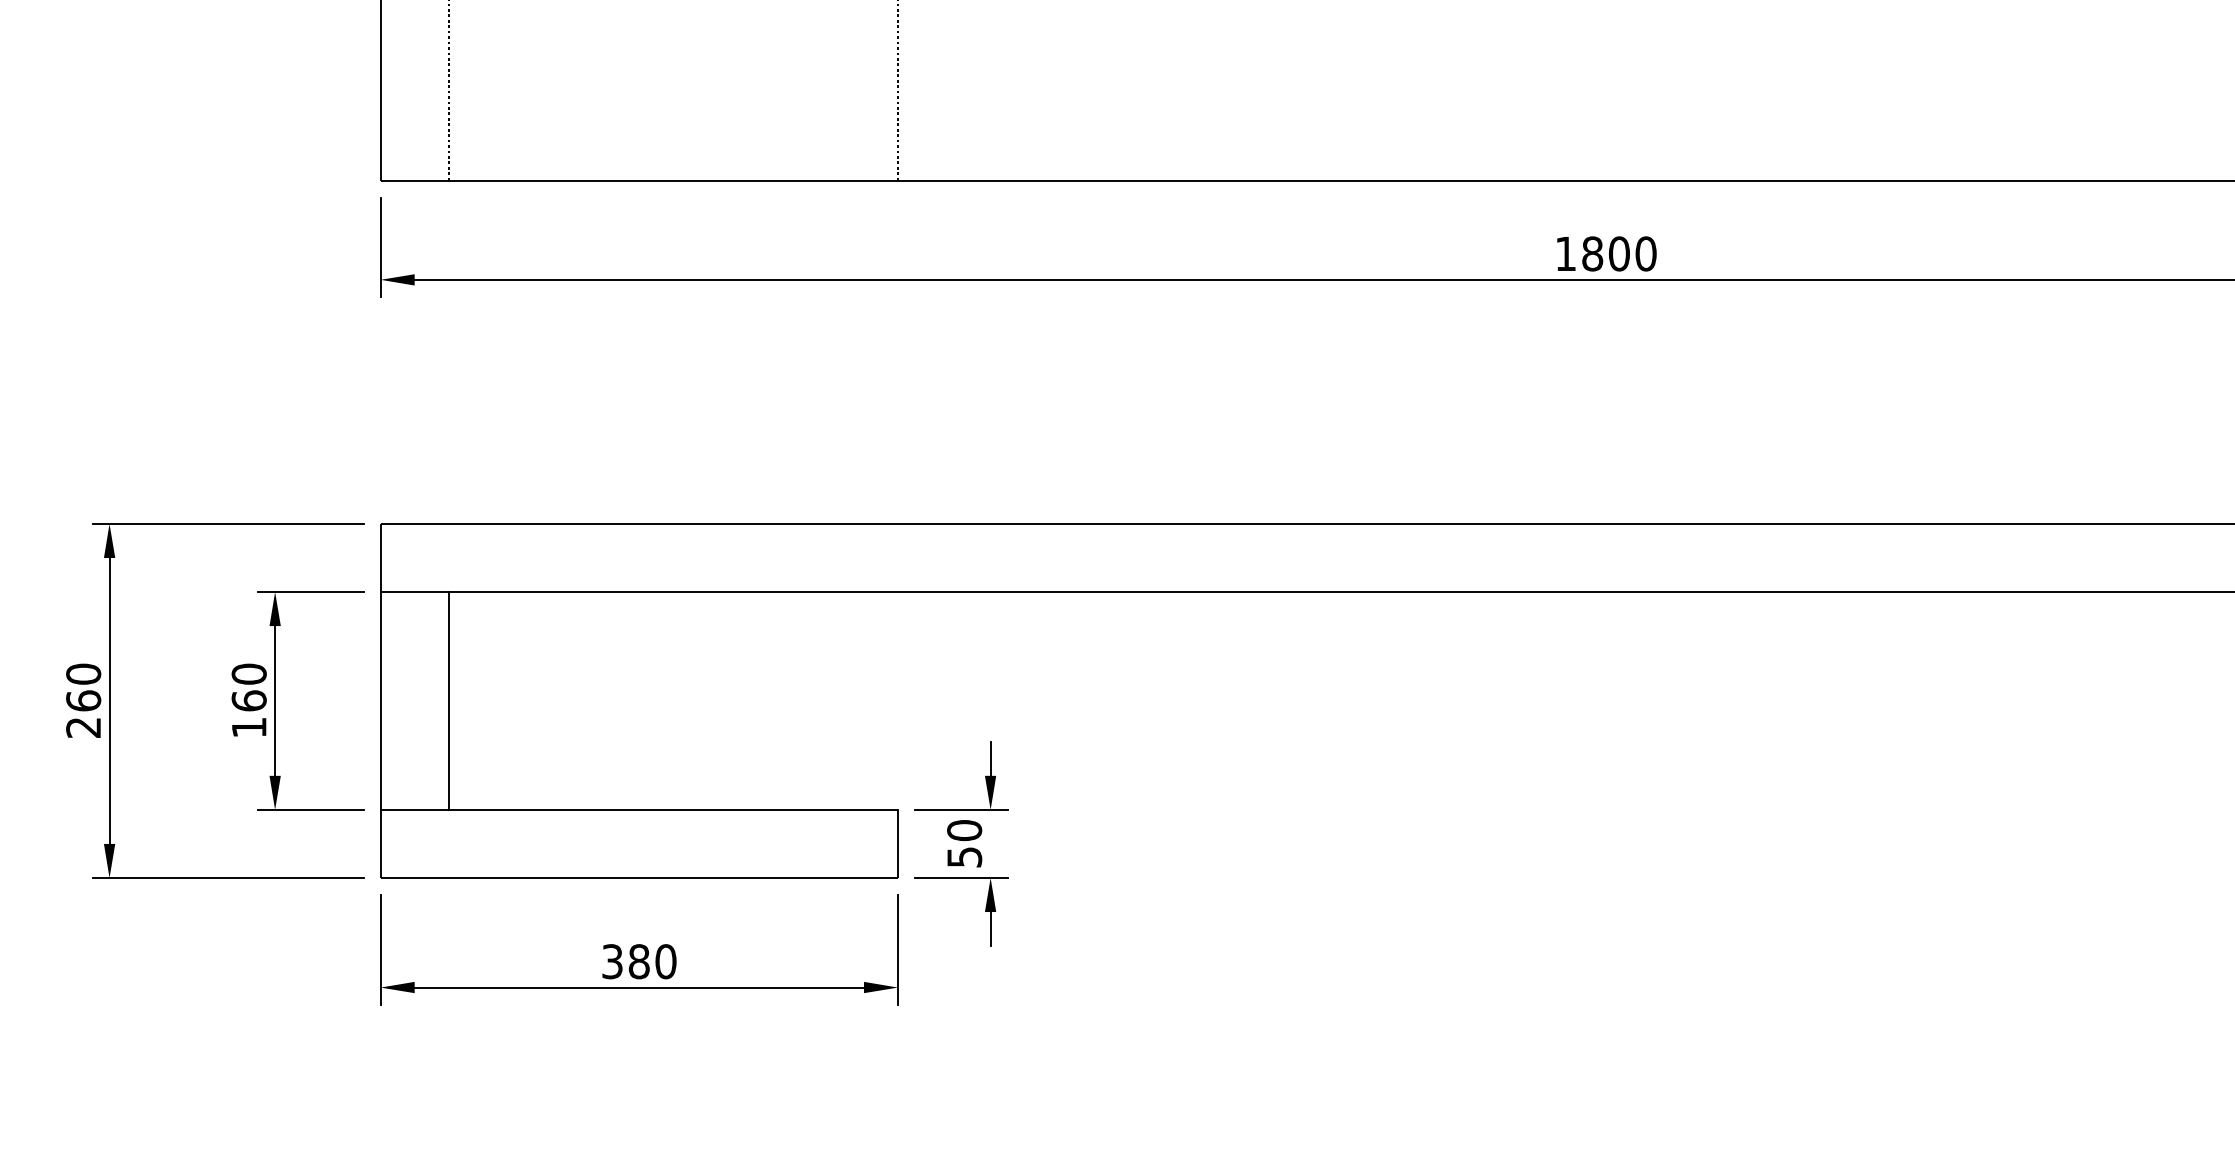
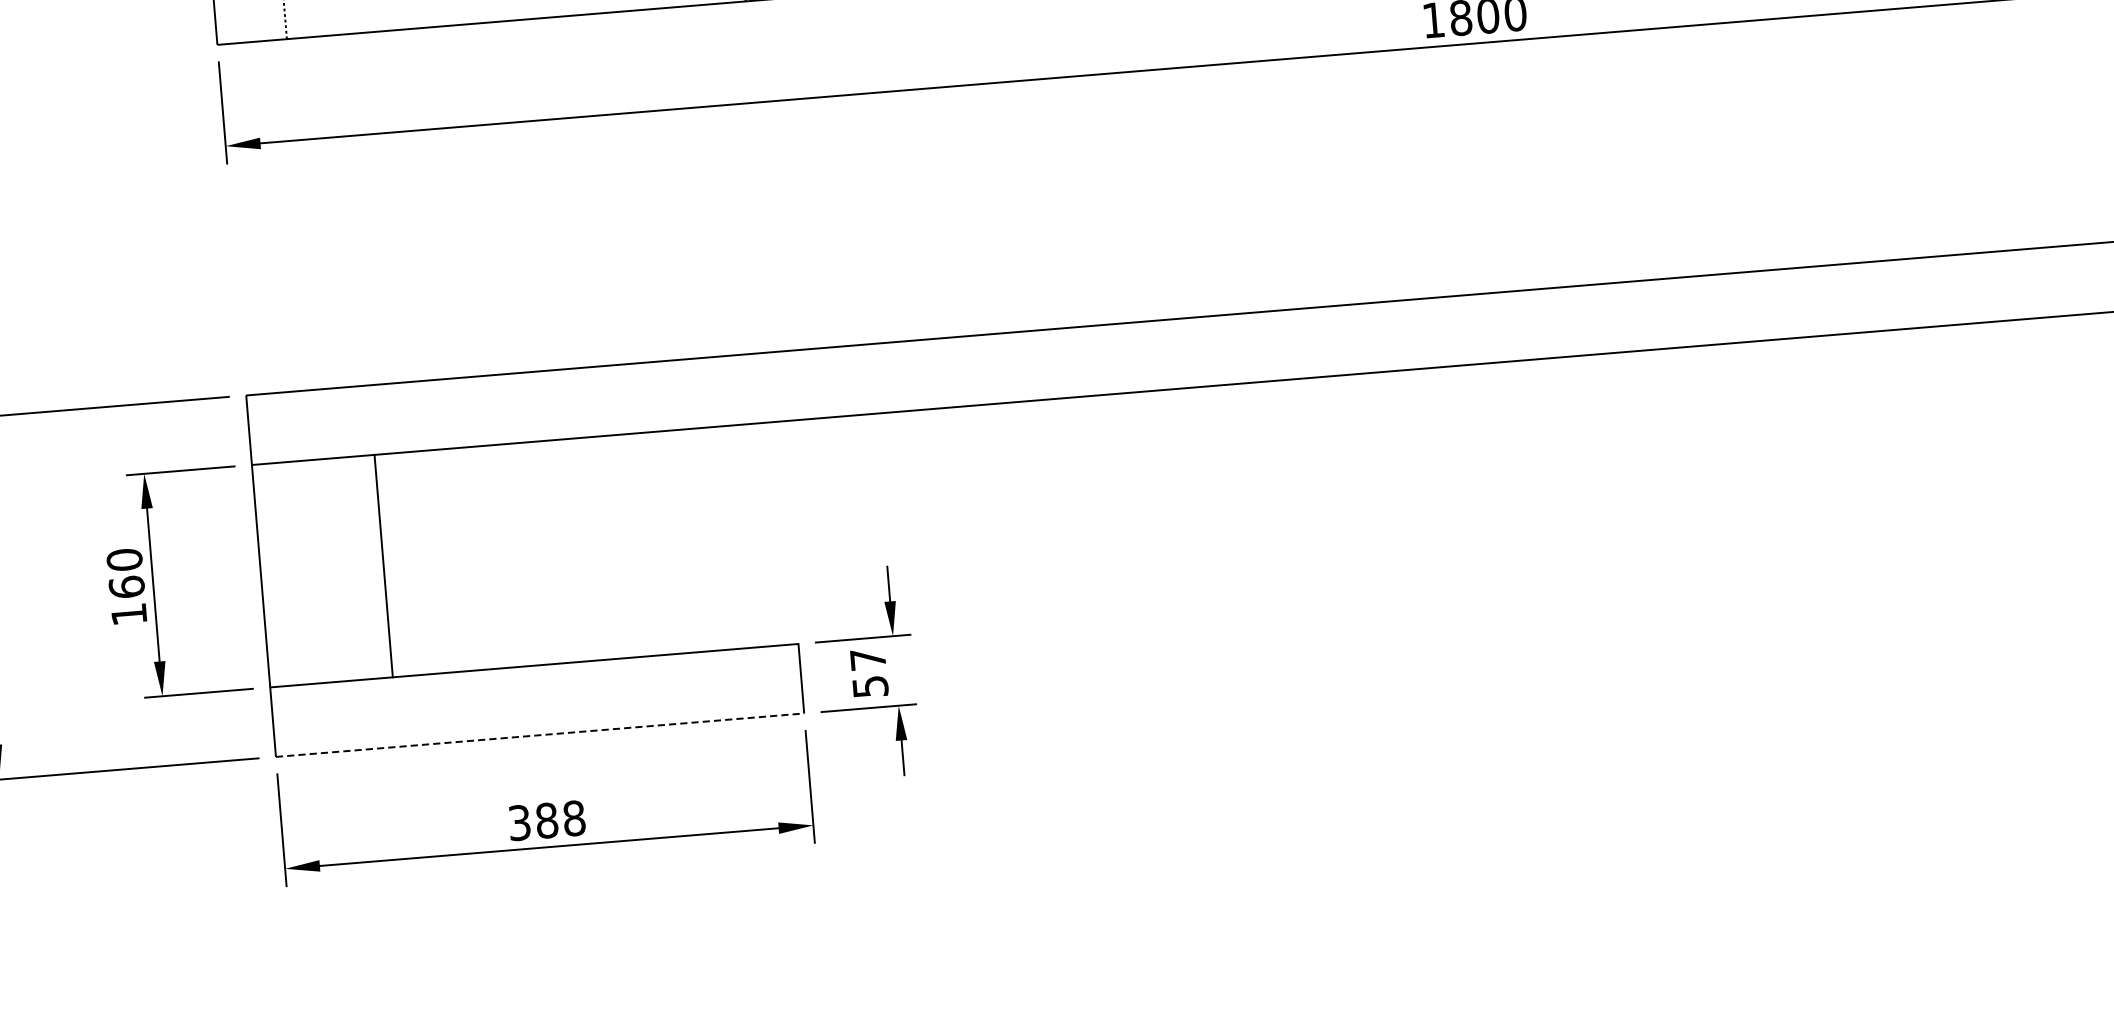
line: (448, 700) -> (383, 565), moved
text: (964, 830) -> (868, 659), 50 -> 57
line: (639, 877) -> (540, 734), solid -> dashed
text: (665, 961) -> (573, 818), 380 -> 388

